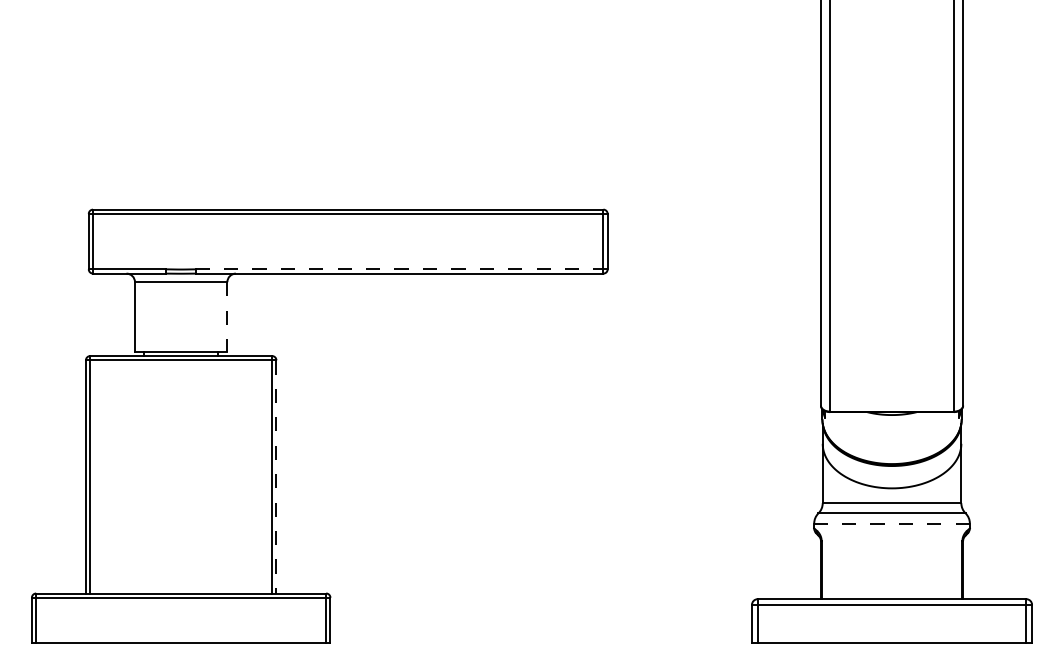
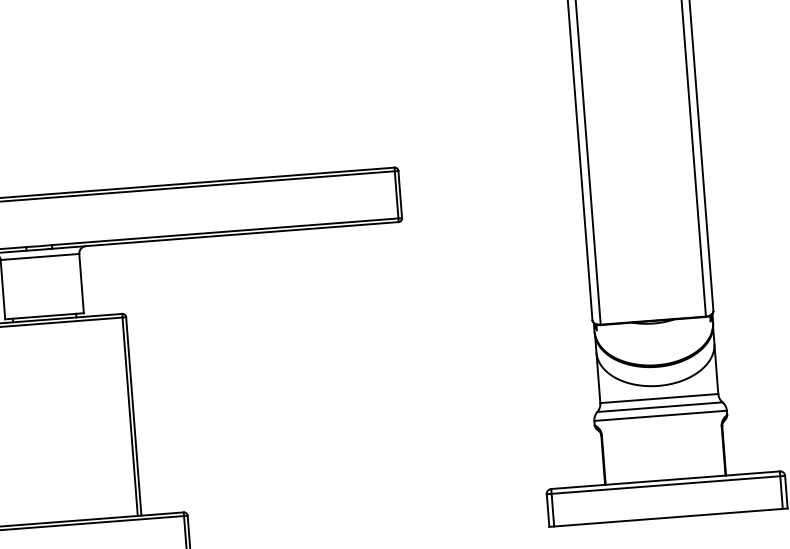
line: (402, 269) -> (227, 231), dashed -> solid
line: (227, 316) -> (81, 283), dashed -> solid
line: (276, 476) -> (133, 416), dashed -> solid
line: (892, 523) -> (661, 415), dashed -> solid

